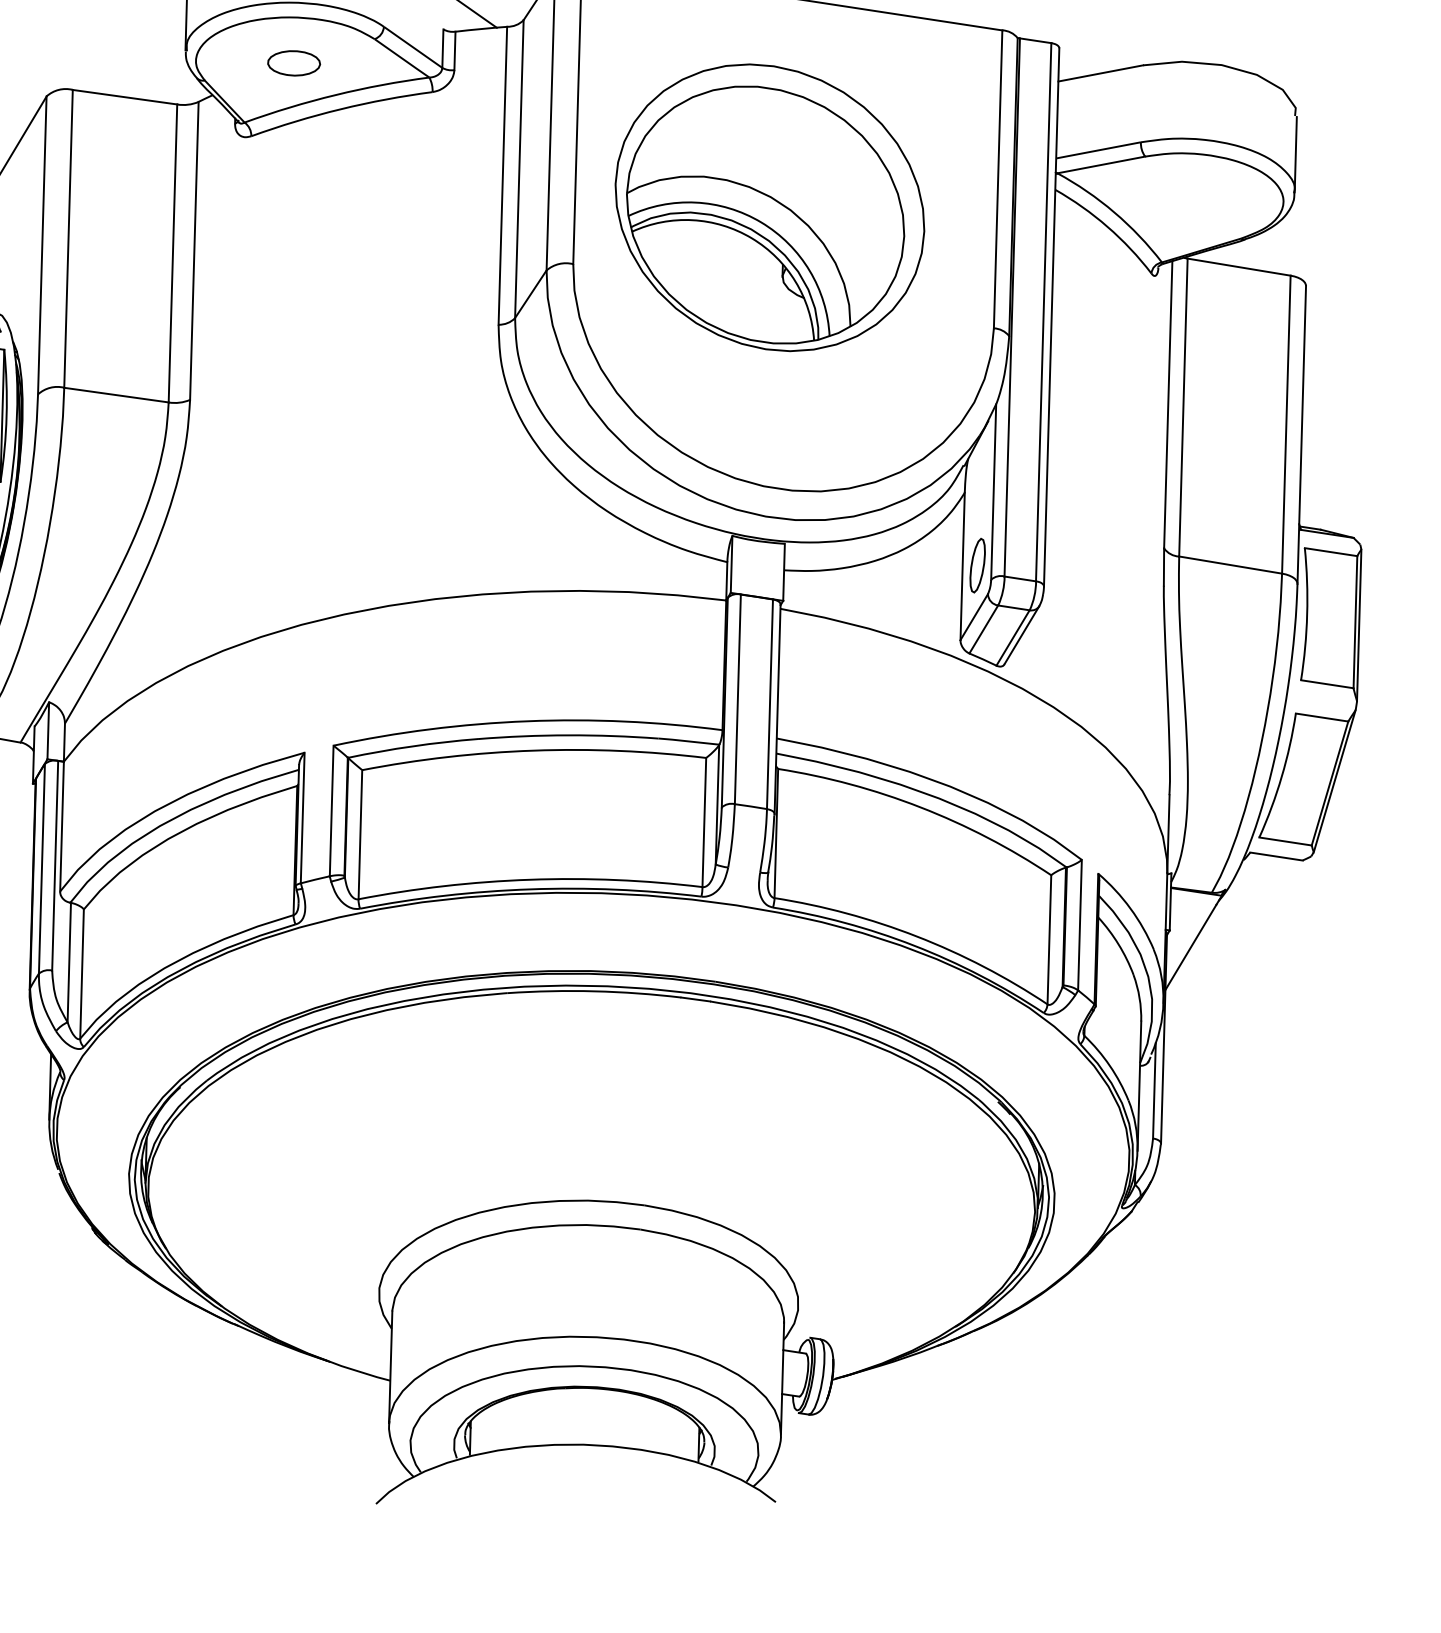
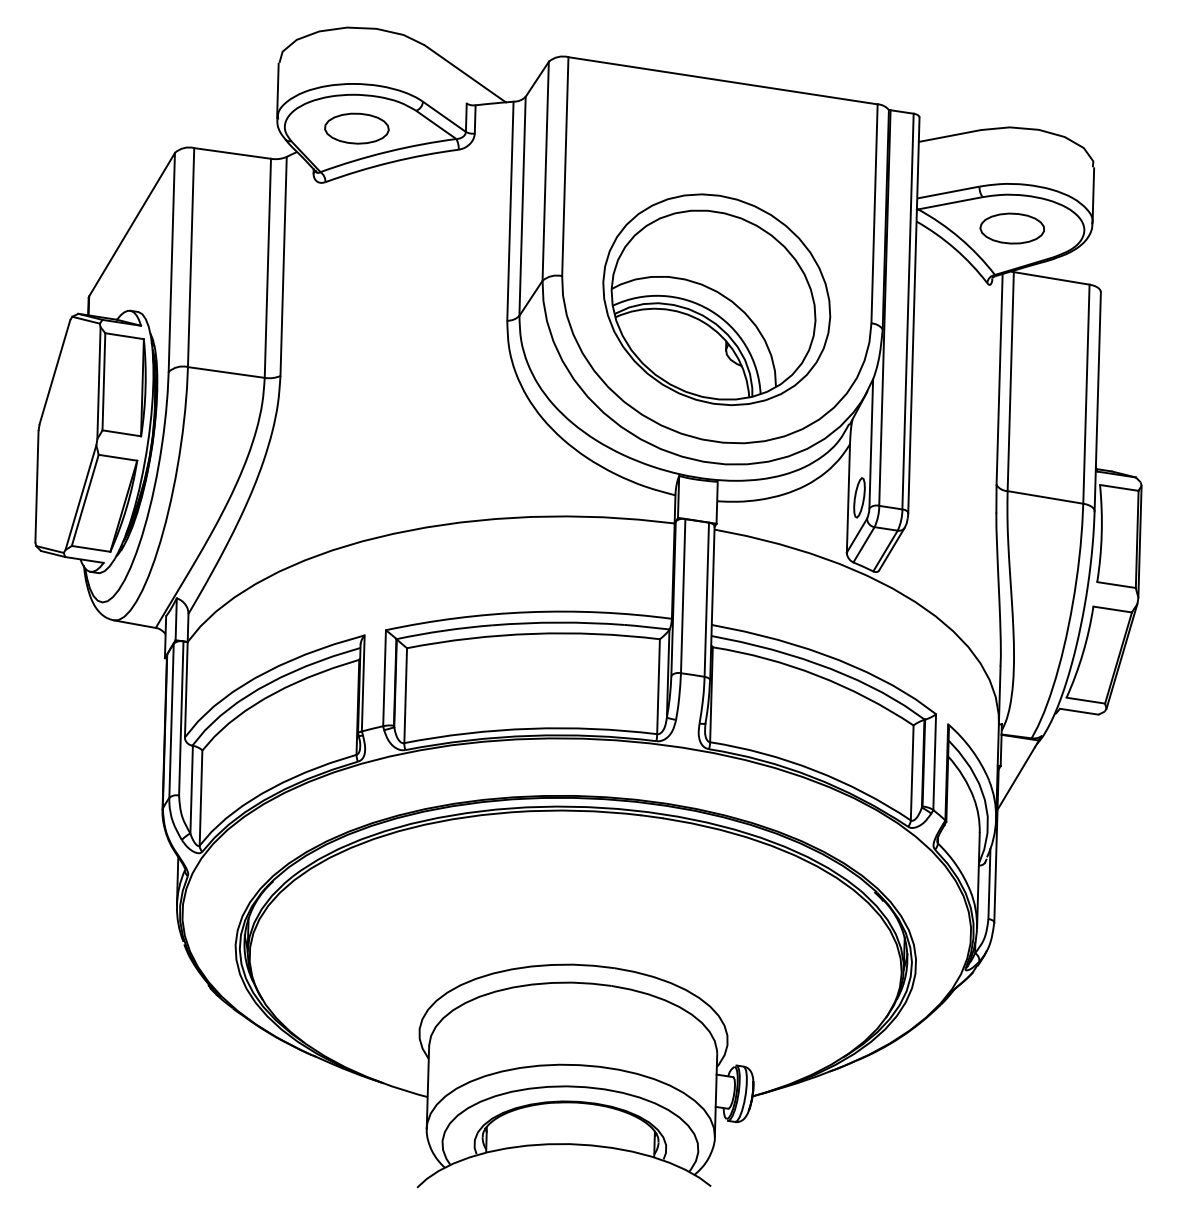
part: (293, 63) -> (356, 128), size x1.67
part: (1184, 199) -> (1011, 228), added
part: (769, 207) -> (716, 299), moved

